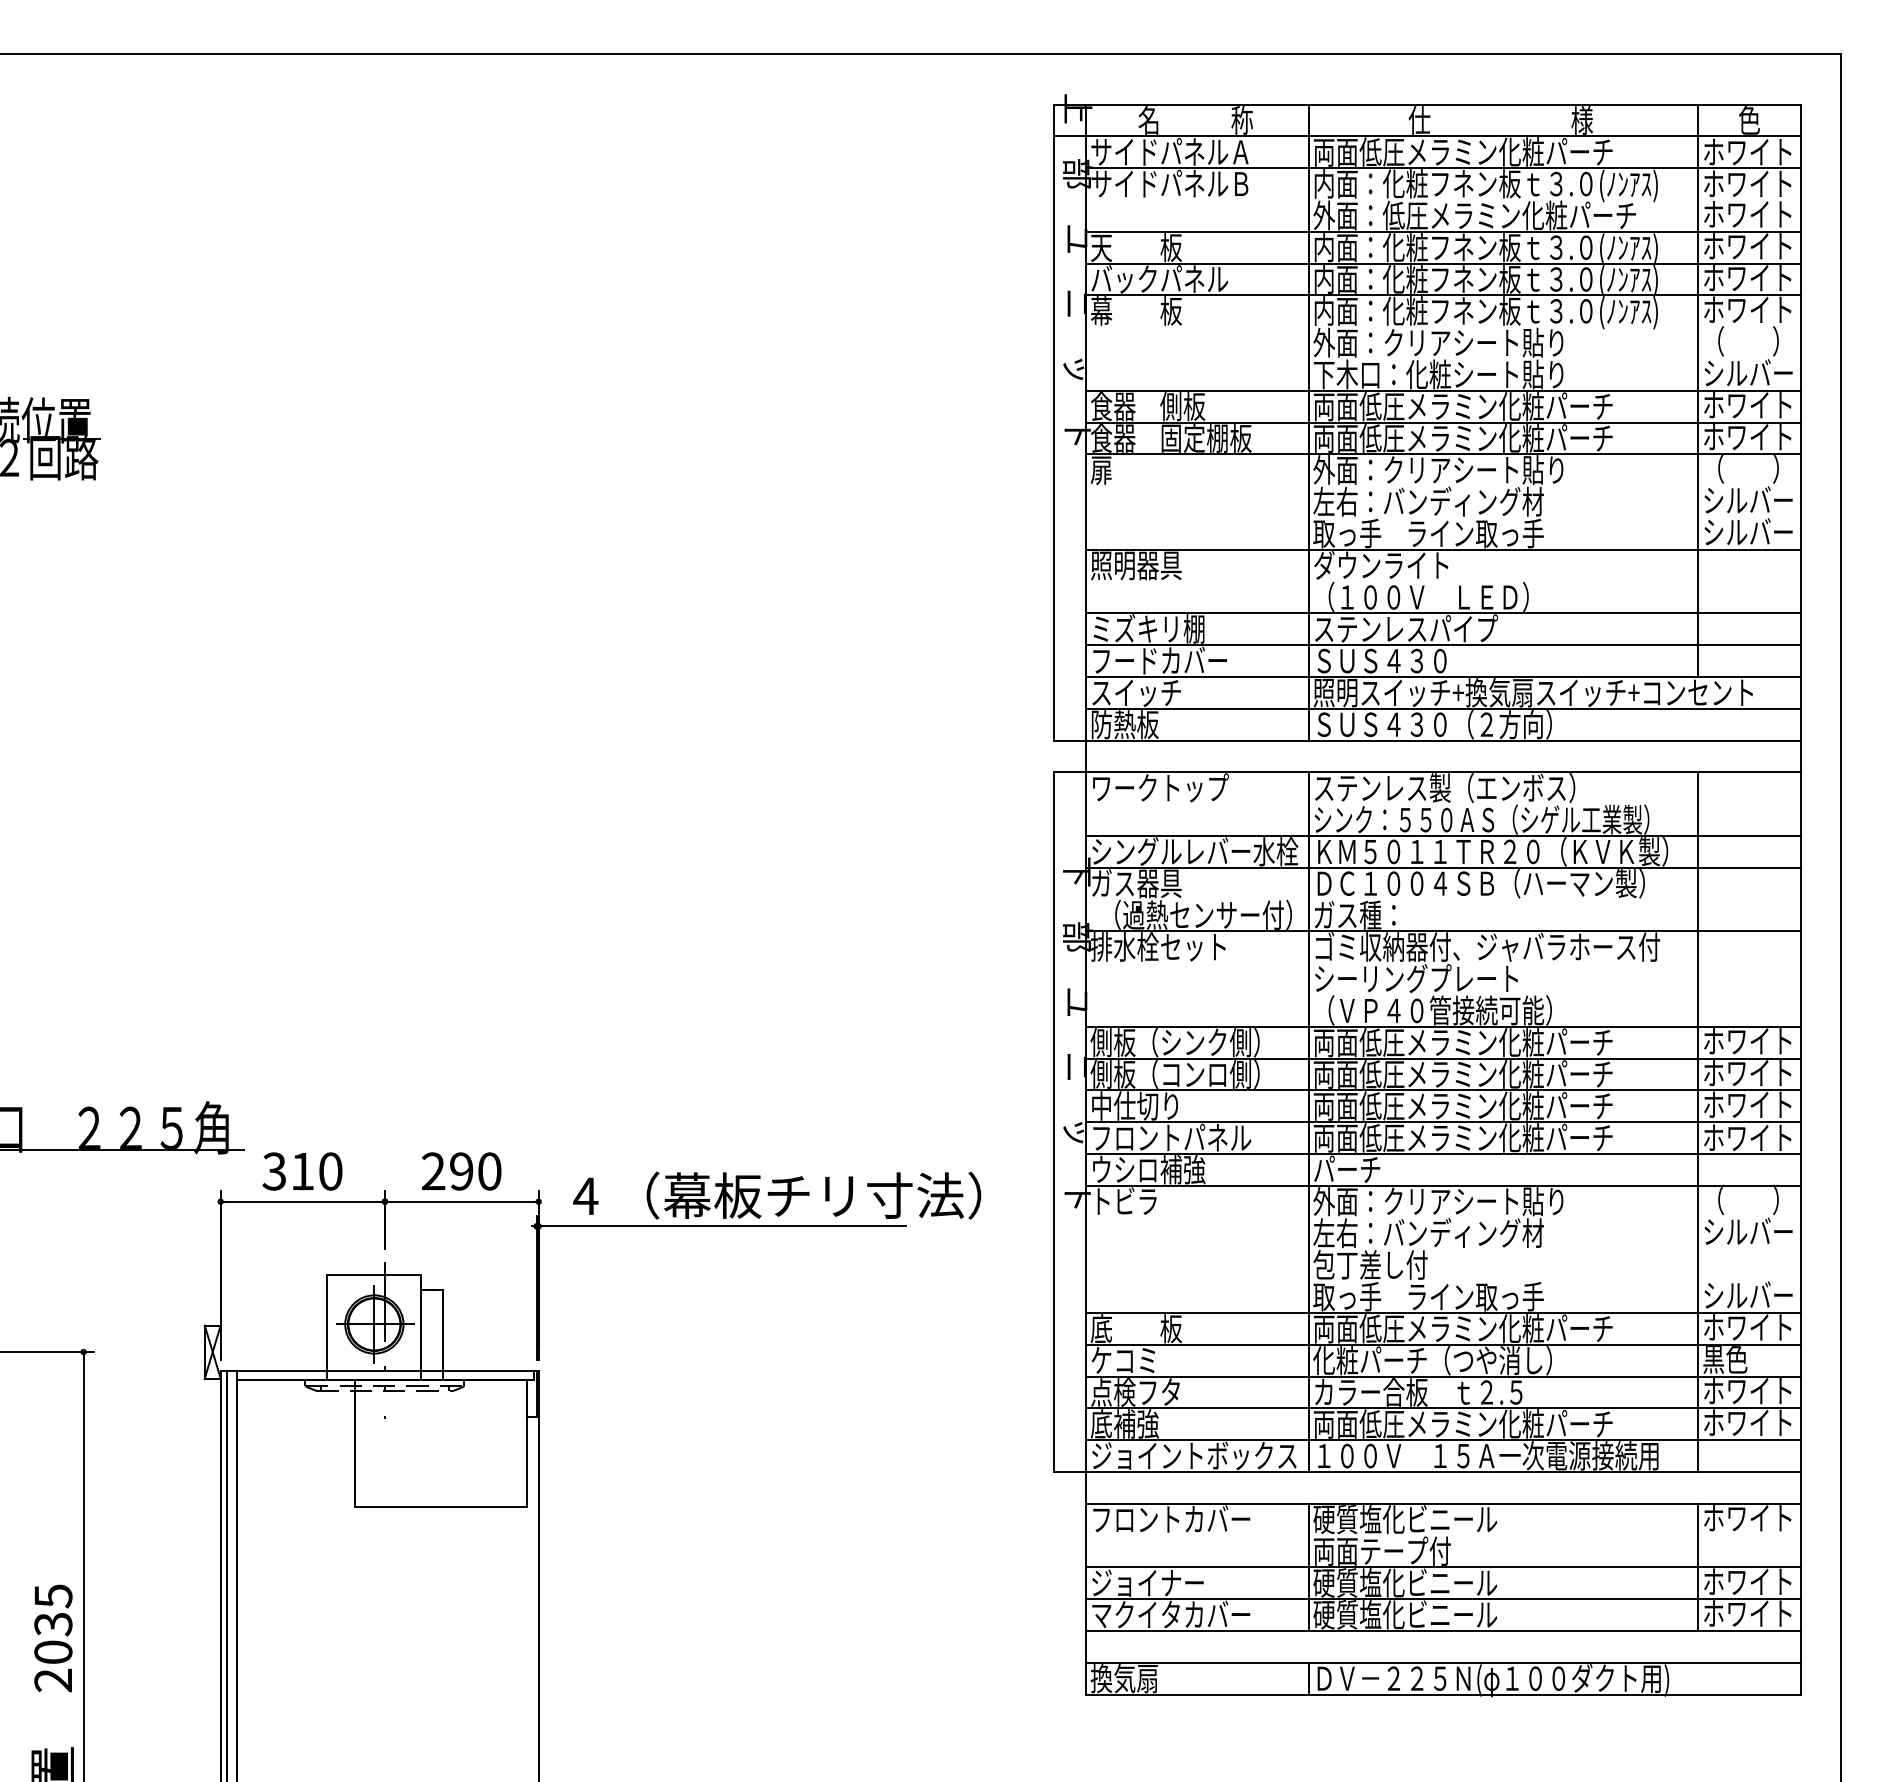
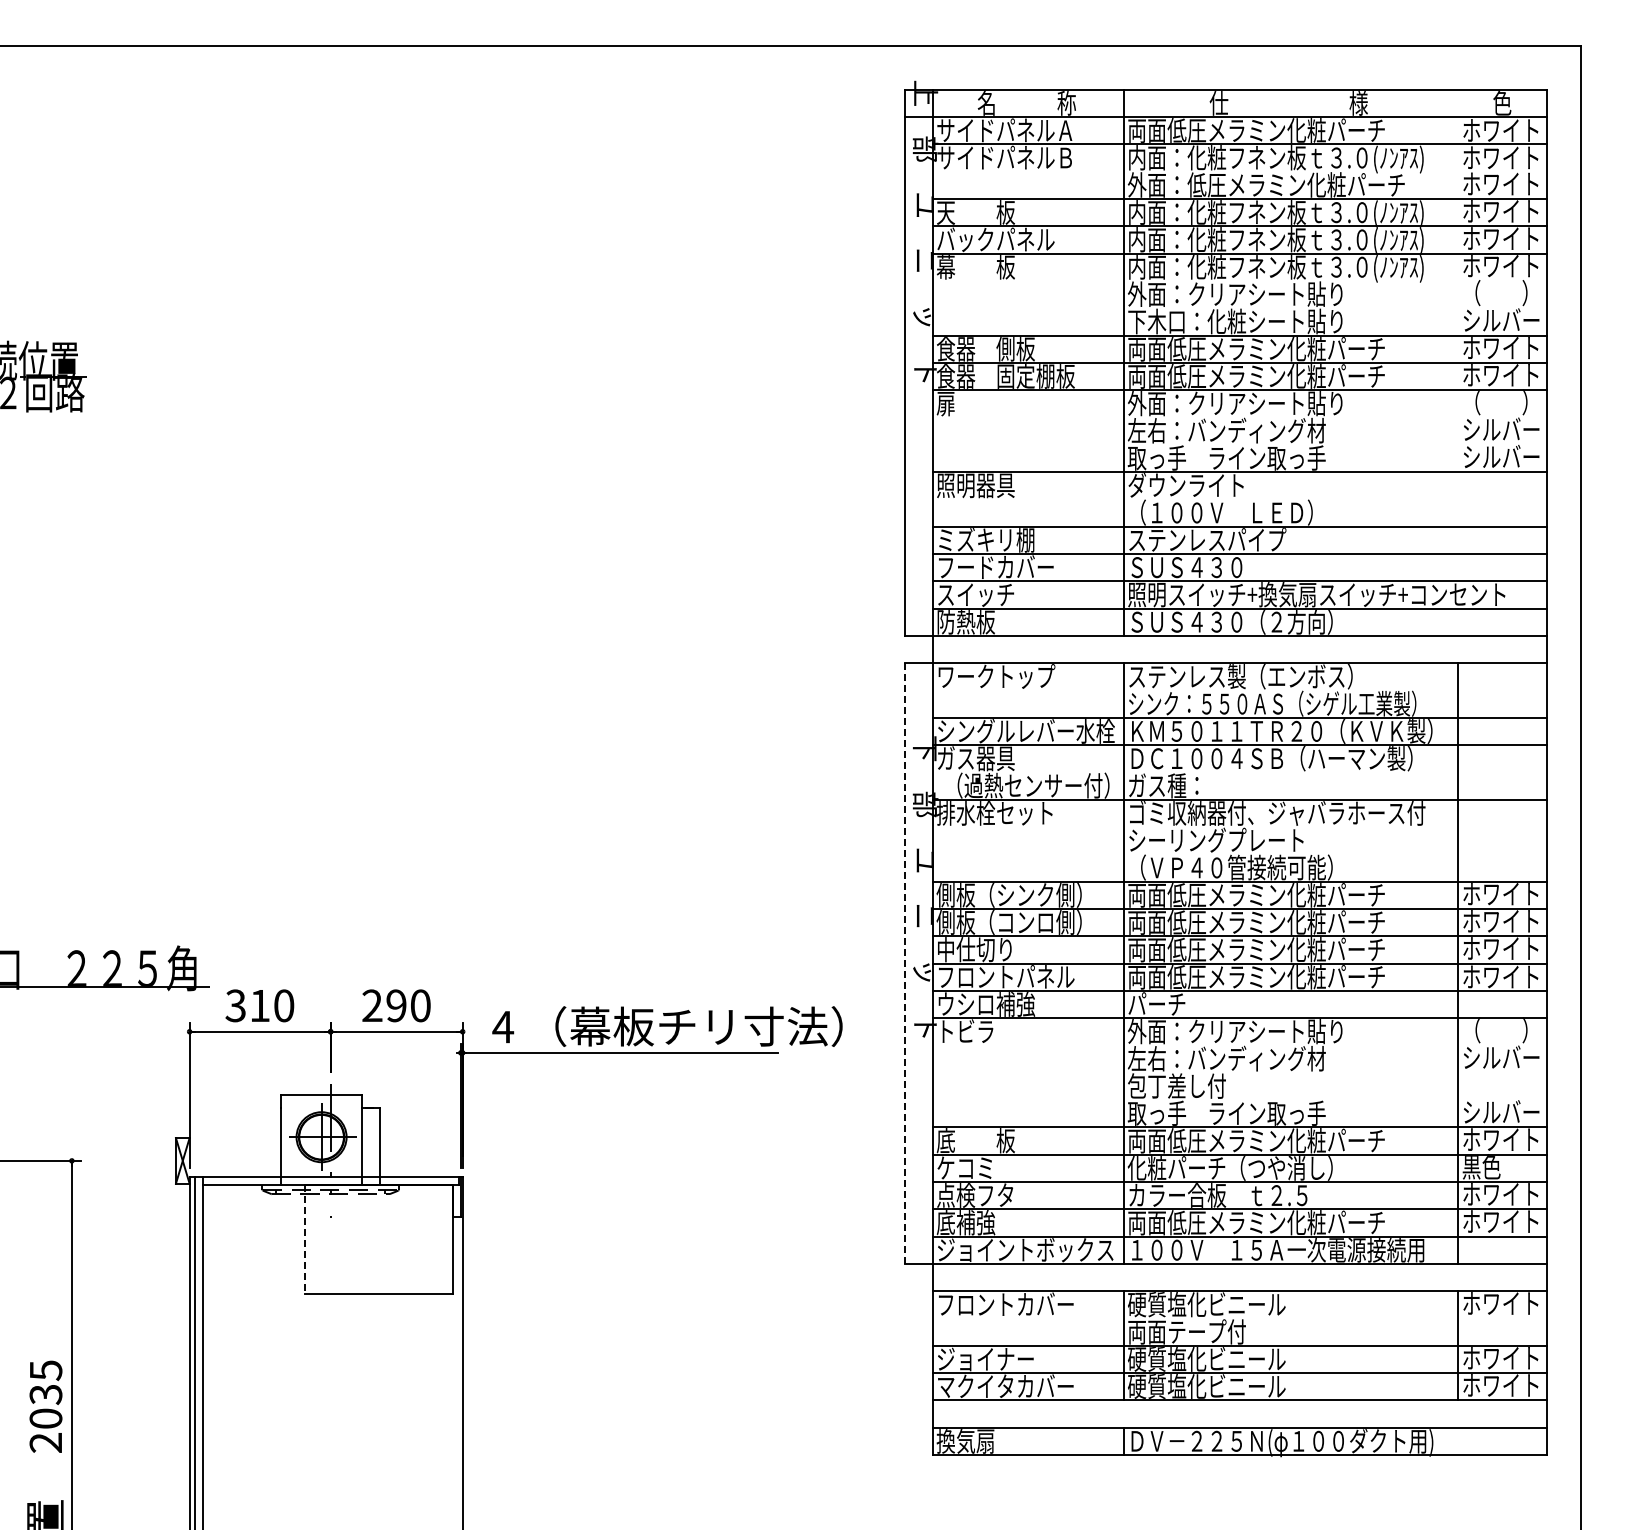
line: (1698, 390) -> (1458, 335), removed
line: (1054, 1123) -> (905, 964), solid -> dashed
line: (354, 1443) -> (304, 1239), solid -> dashed

